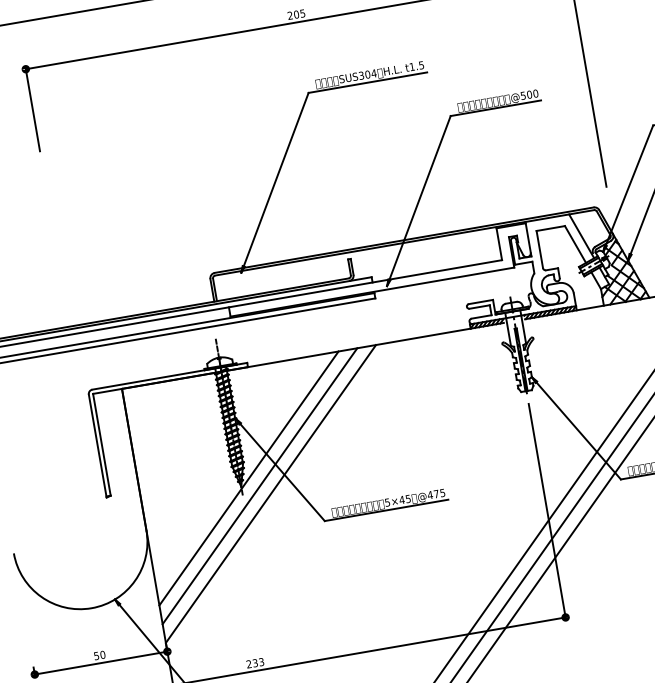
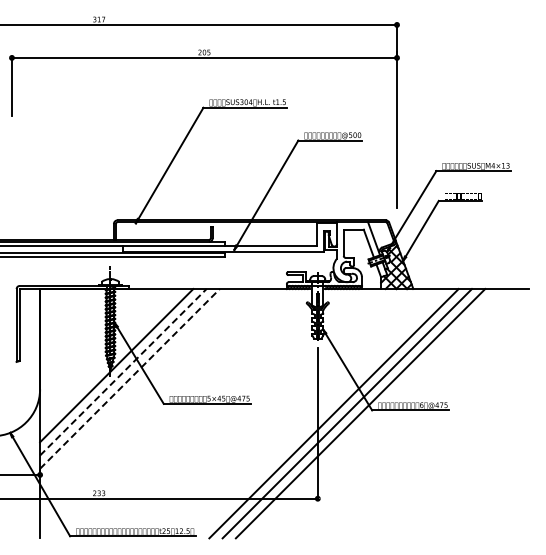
line: (260, 486) -> (123, 372), solid -> dashed
line: (271, 493) -> (130, 378), solid -> dashed

